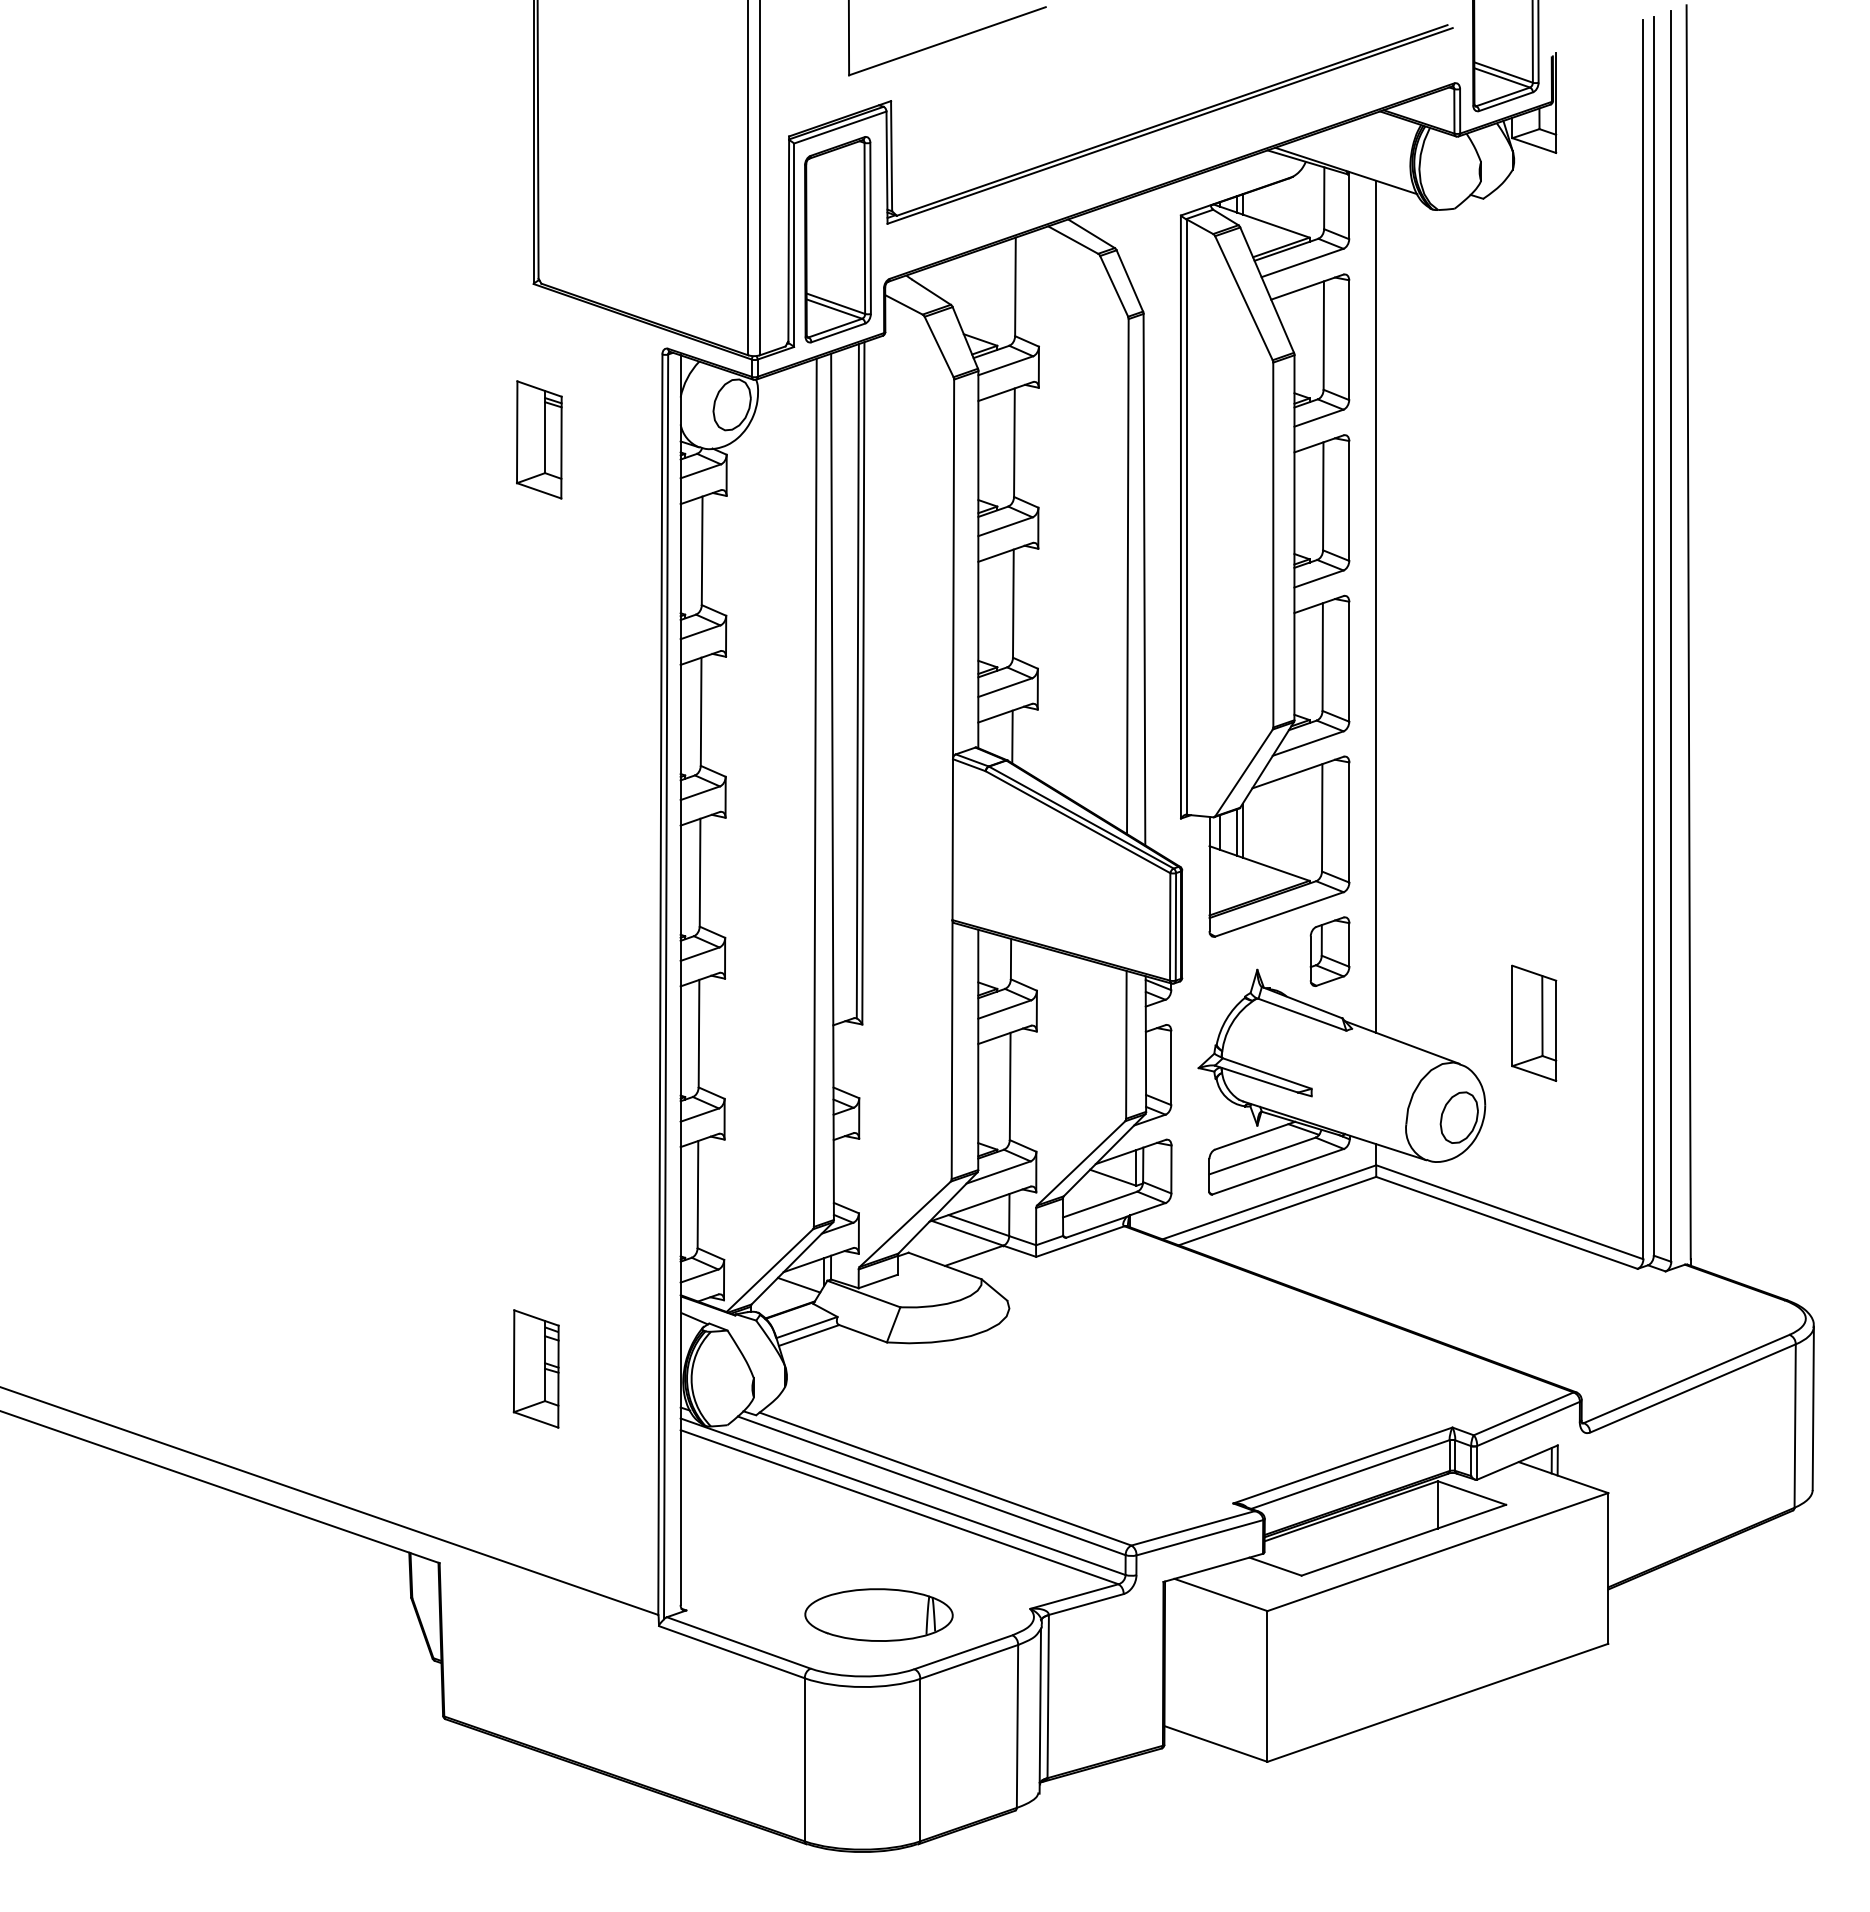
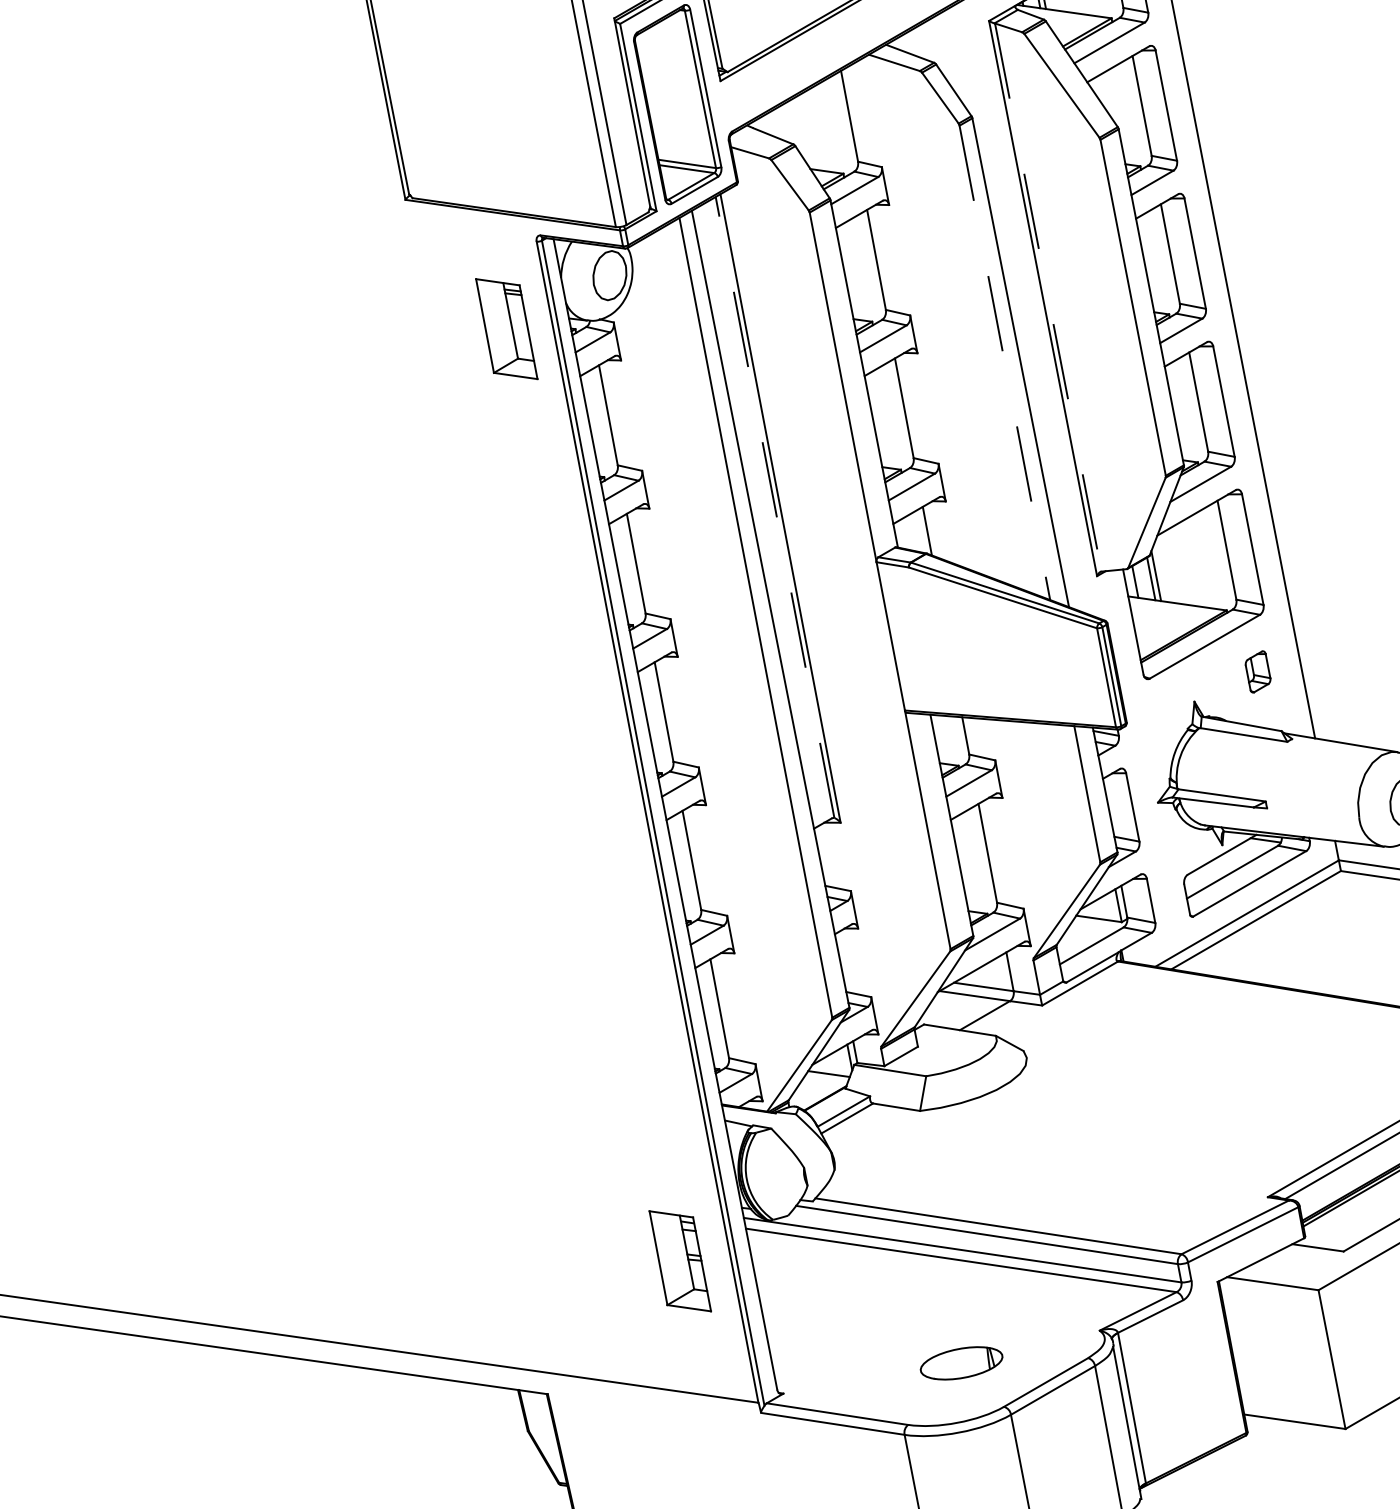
part: (539, 439) -> (506, 328), moved
line: (1186, 517) -> (1048, 297), solid -> dashed
line: (1127, 576) -> (1004, 362), solid -> dashed
line: (857, 680) -> (774, 506), solid -> dashed
part: (1329, 951) -> (1257, 671), size x0.6
part: (535, 1368) -> (679, 1261), moved
part: (878, 1614) -> (961, 1362), size x0.6

